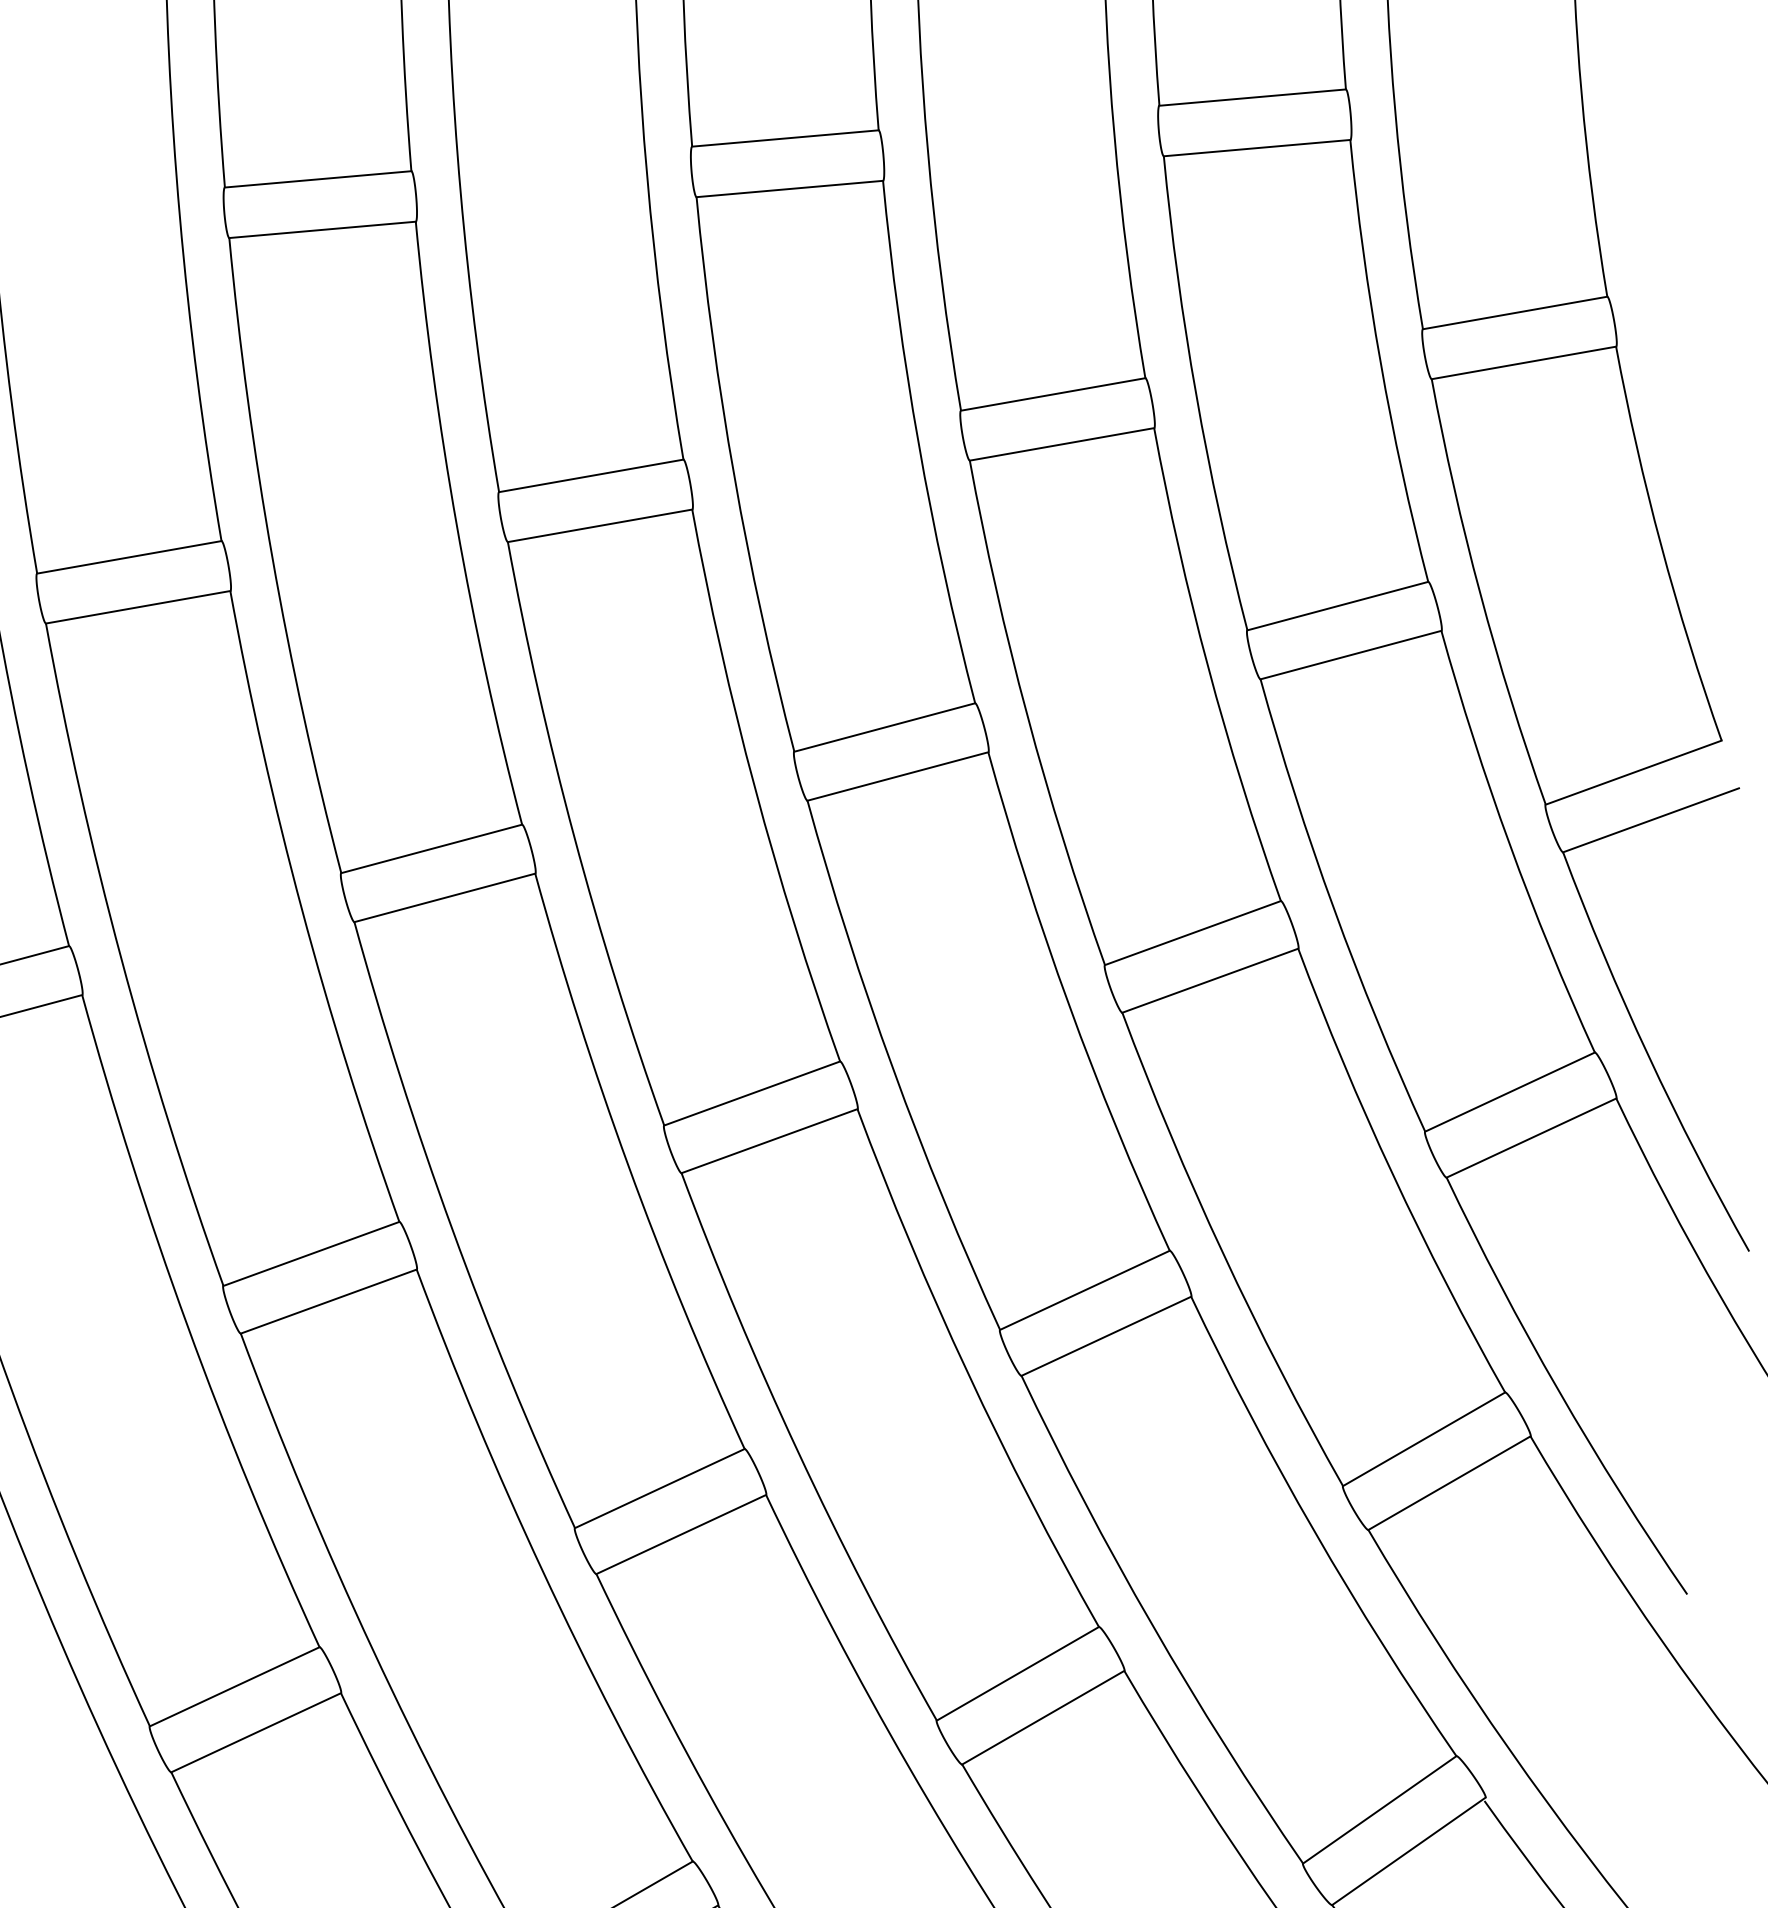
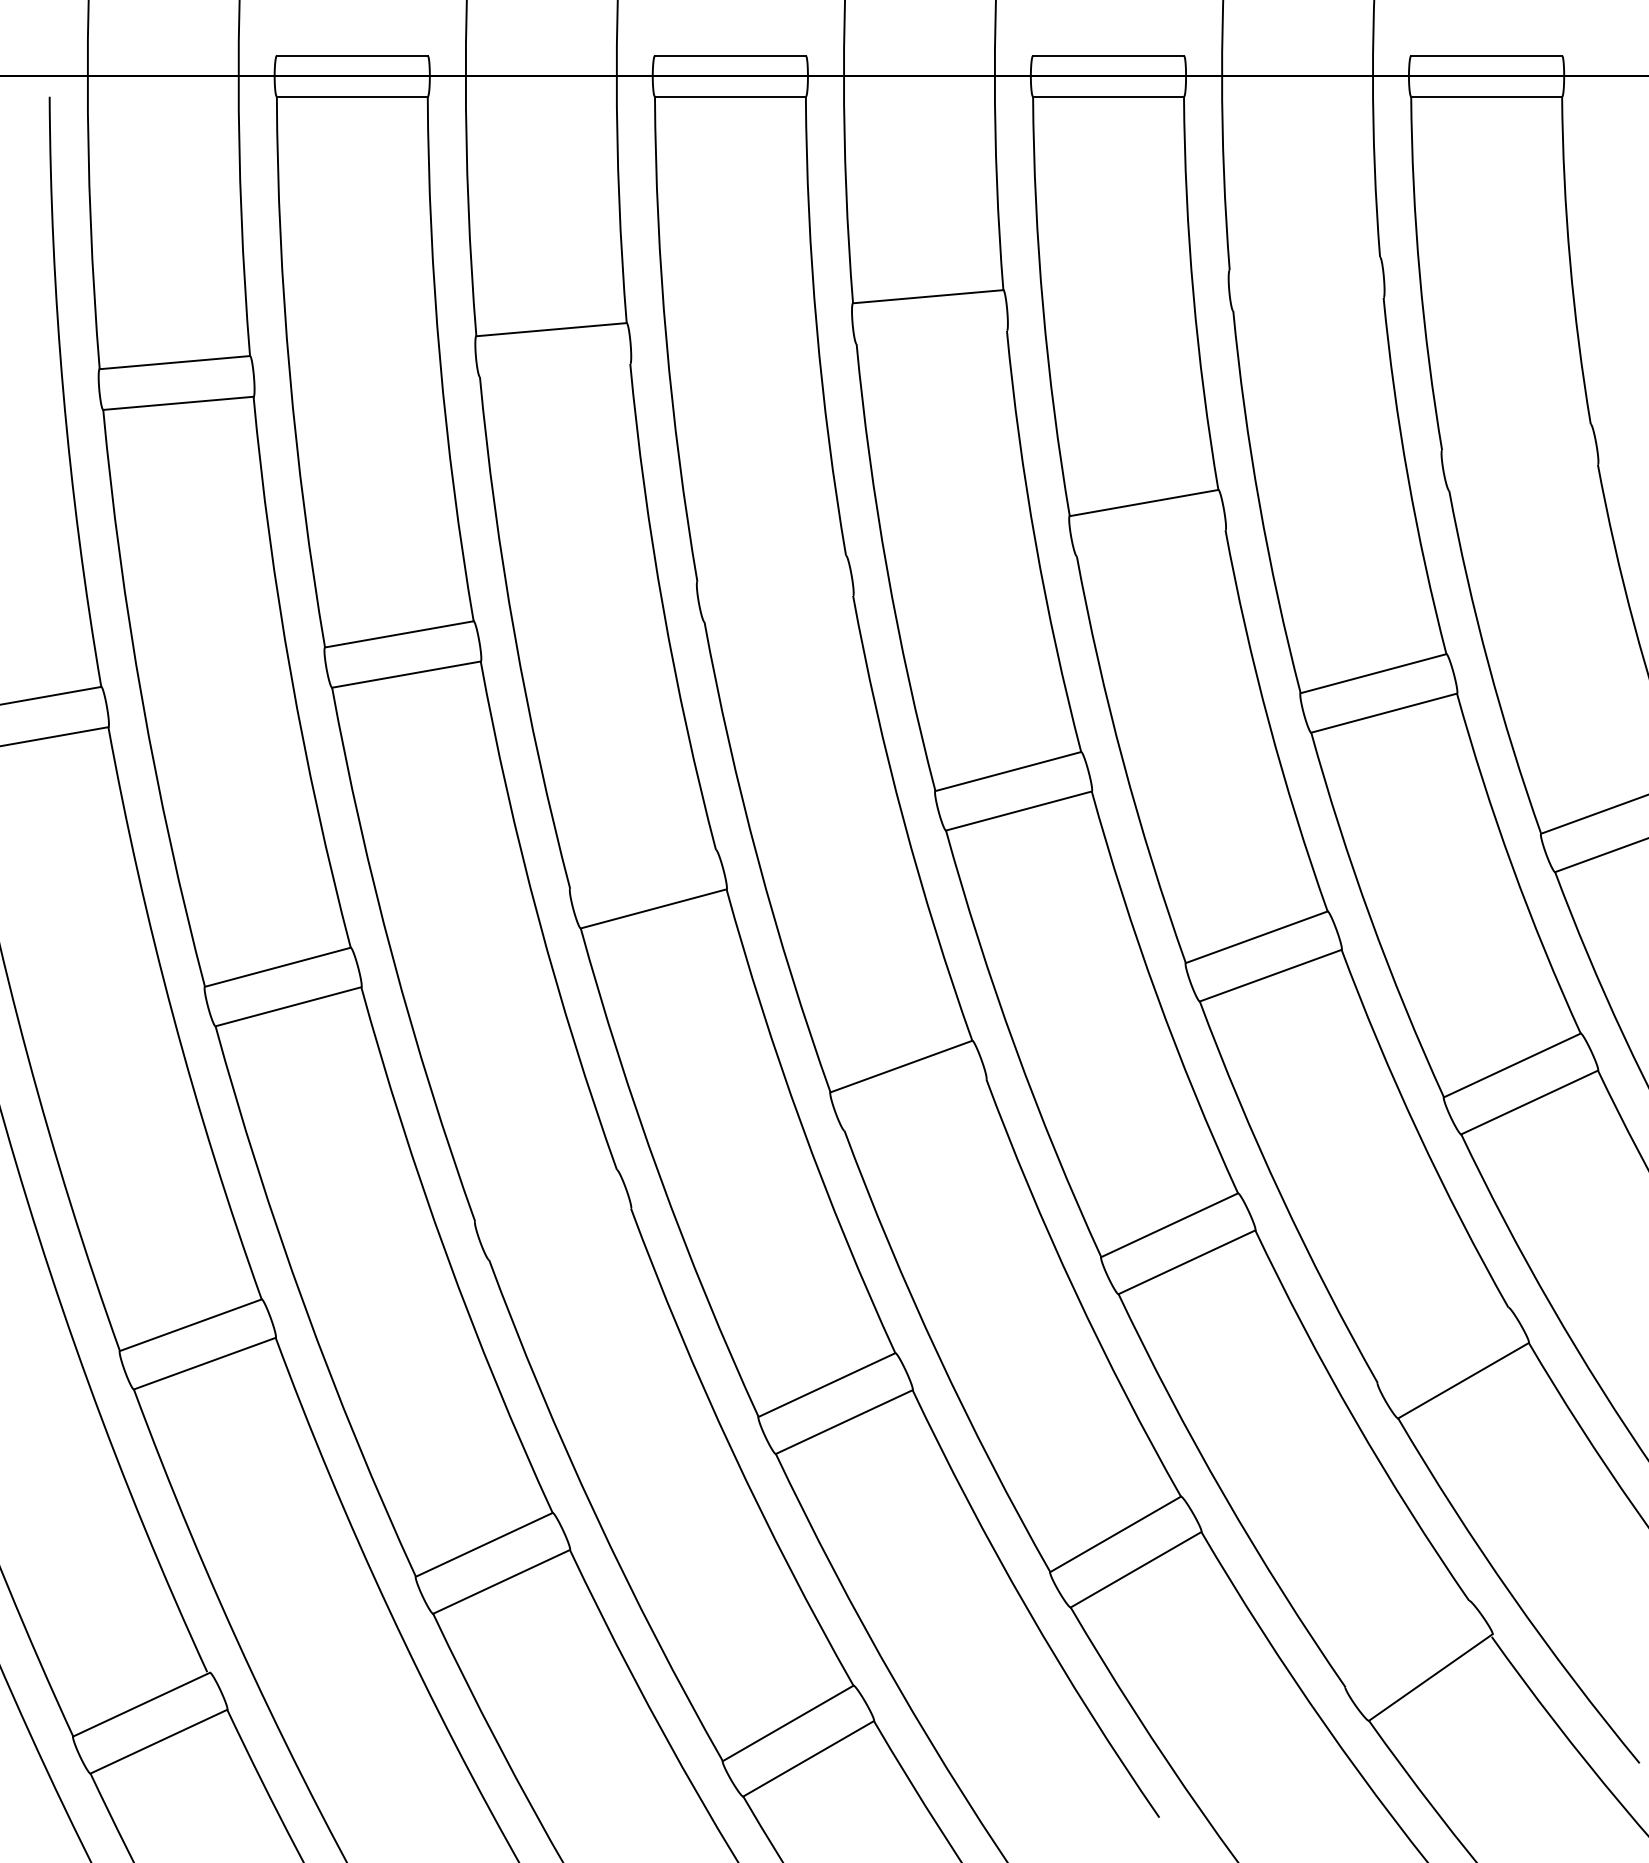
line: (1252, 97) -> (1304, 263), removed
line: (1257, 148) -> (1308, 304), removed
line: (789, 189) -> (931, 337), removed
line: (321, 228) -> (554, 369), removed
line: (1515, 313) -> (1516, 437), removed
line: (1523, 362) -> (1523, 477), removed
line: (1061, 444) -> (1150, 543), removed
line: (590, 475) -> (771, 568), removed
line: (599, 525) -> (778, 608), removed
line: (430, 847) -> (642, 868), removed
line: (769, 1140) -> (915, 1104), removed
line: (311, 1253) -> (546, 1195), removed
line: (329, 1301) -> (560, 1234), removed
line: (1423, 1439) -> (1442, 1345), removed
line: (1379, 1809) -> (1407, 1643), removed

